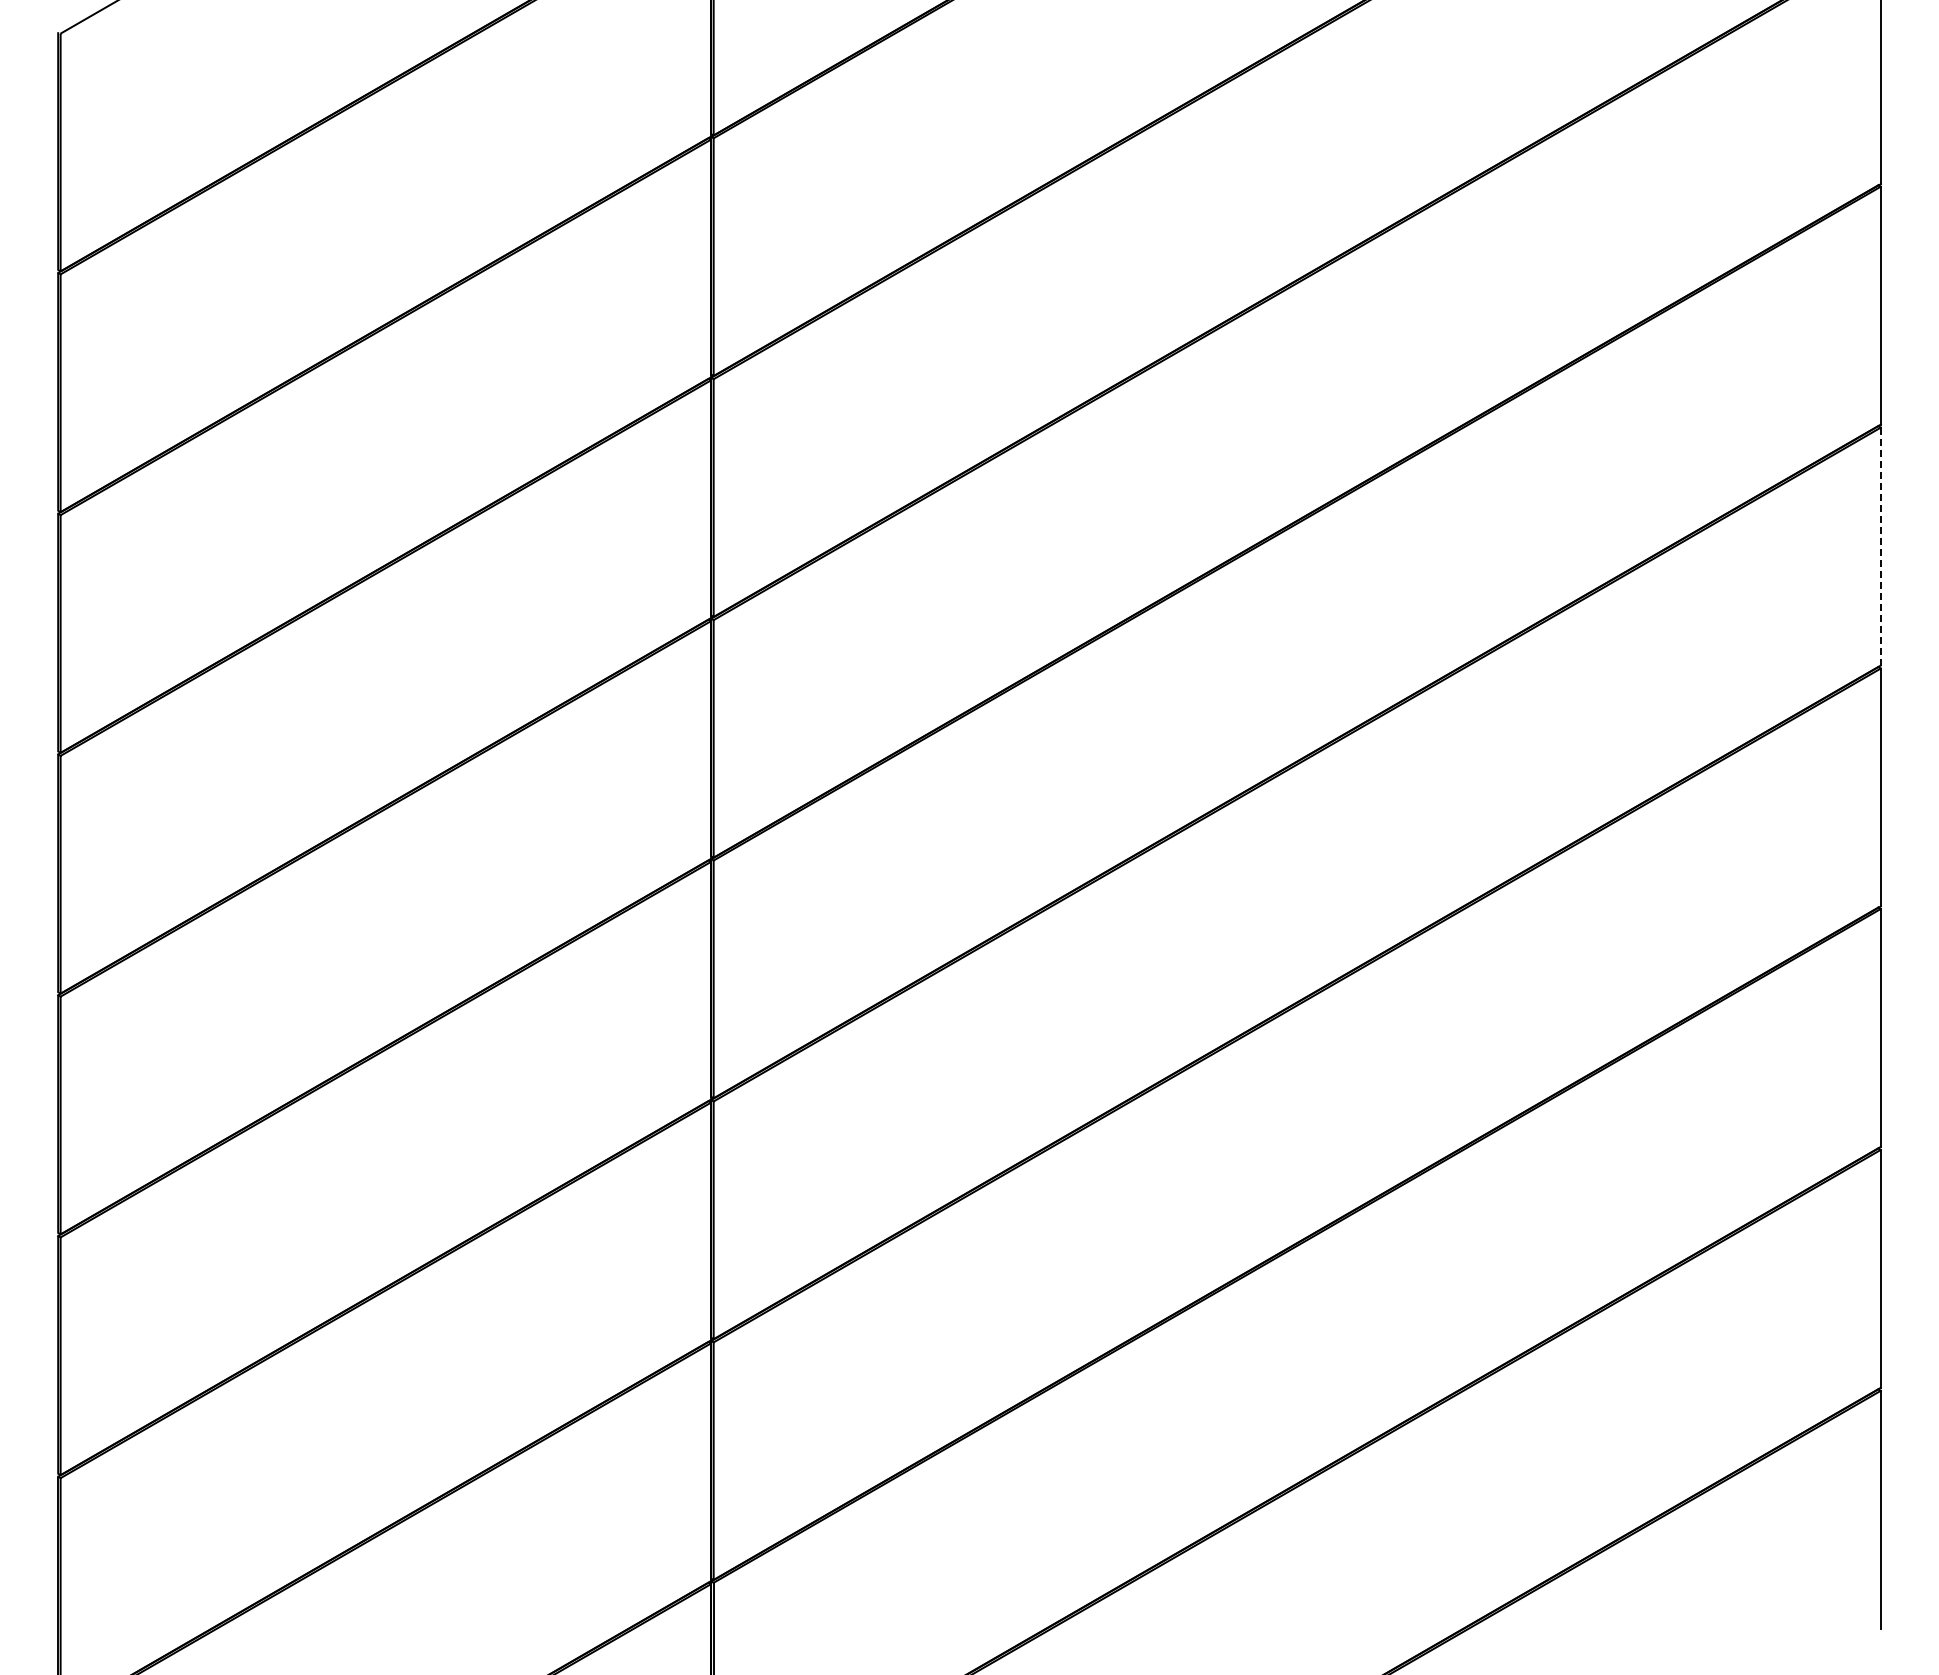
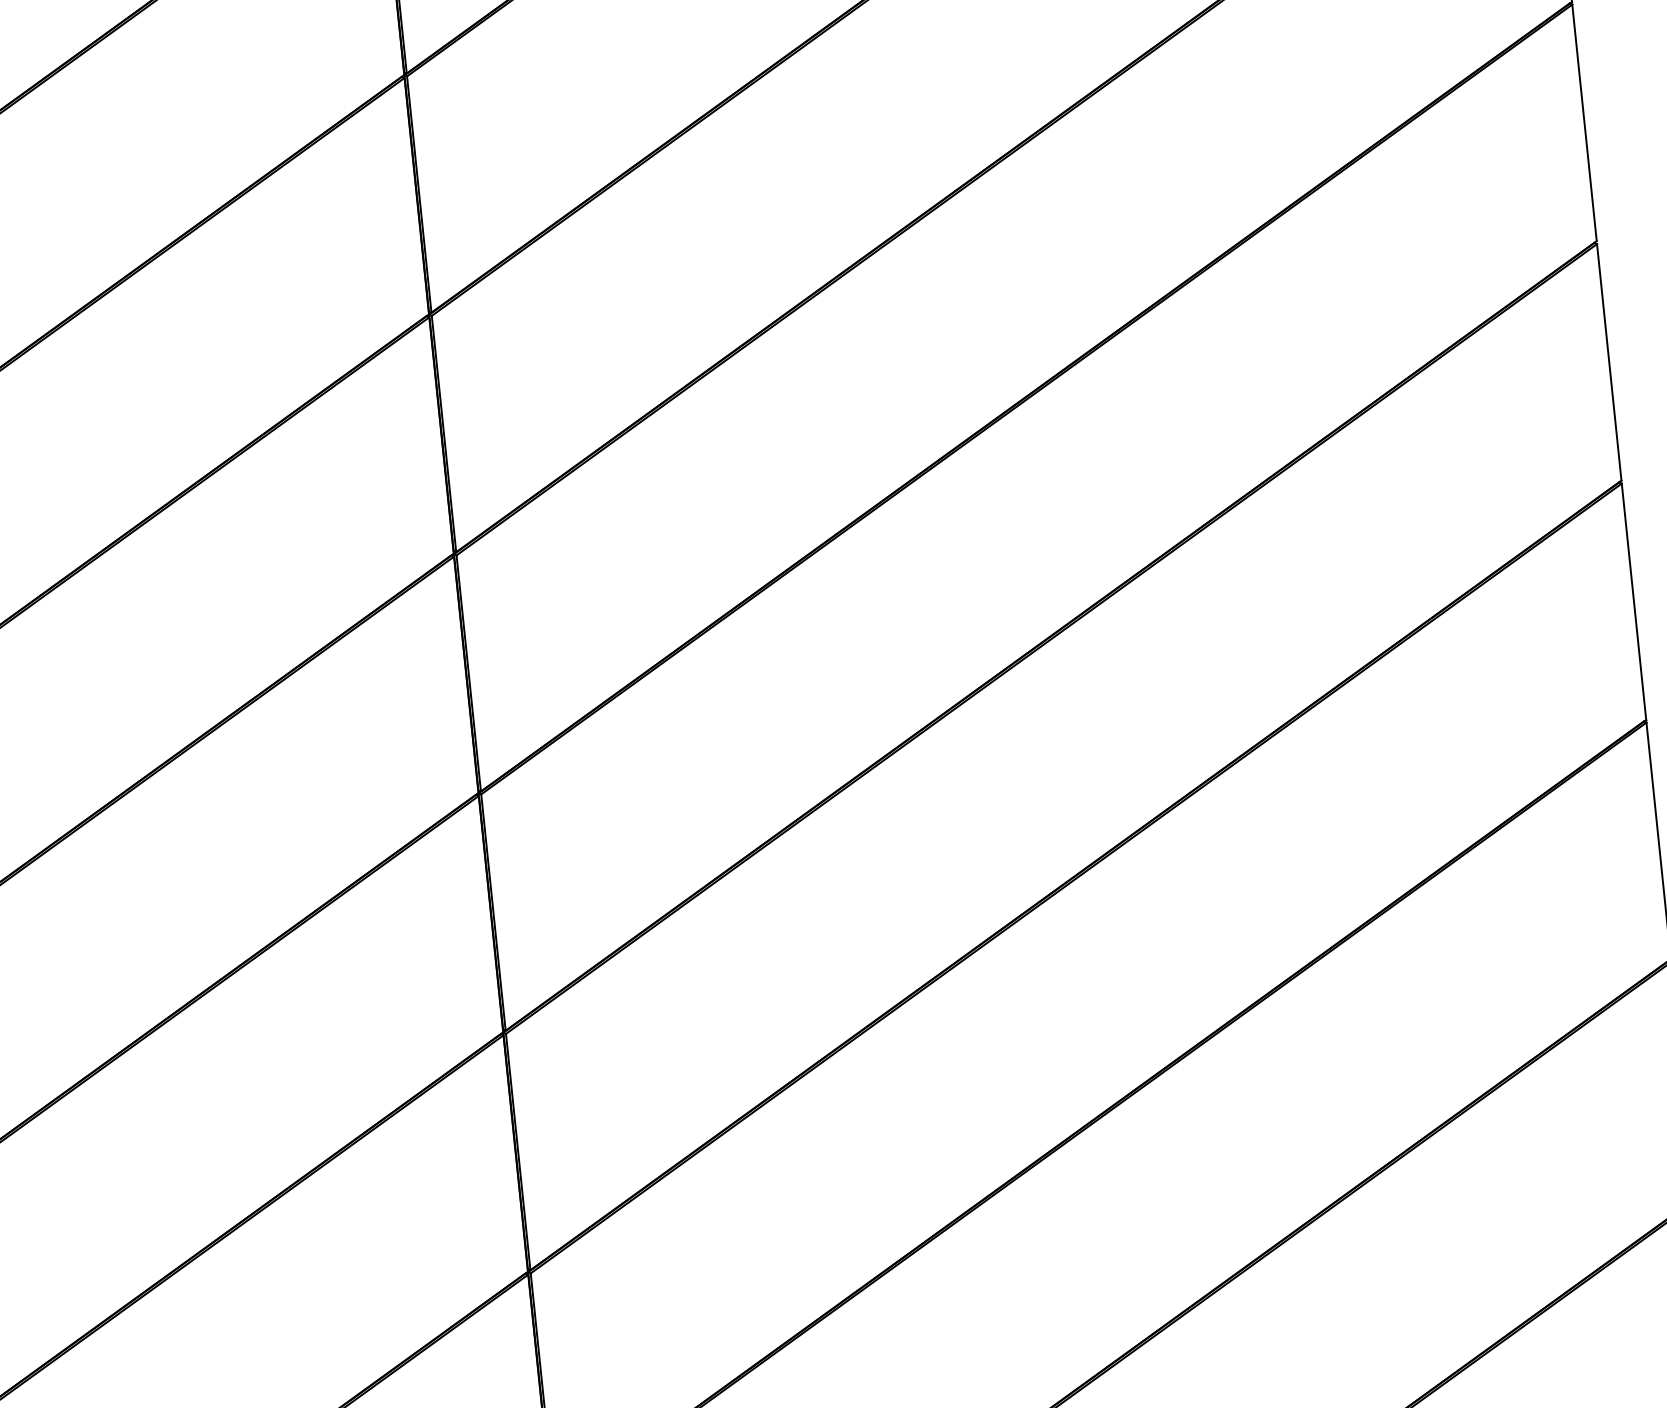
line: (1880, 546) -> (1608, 362), dashed -> solid

